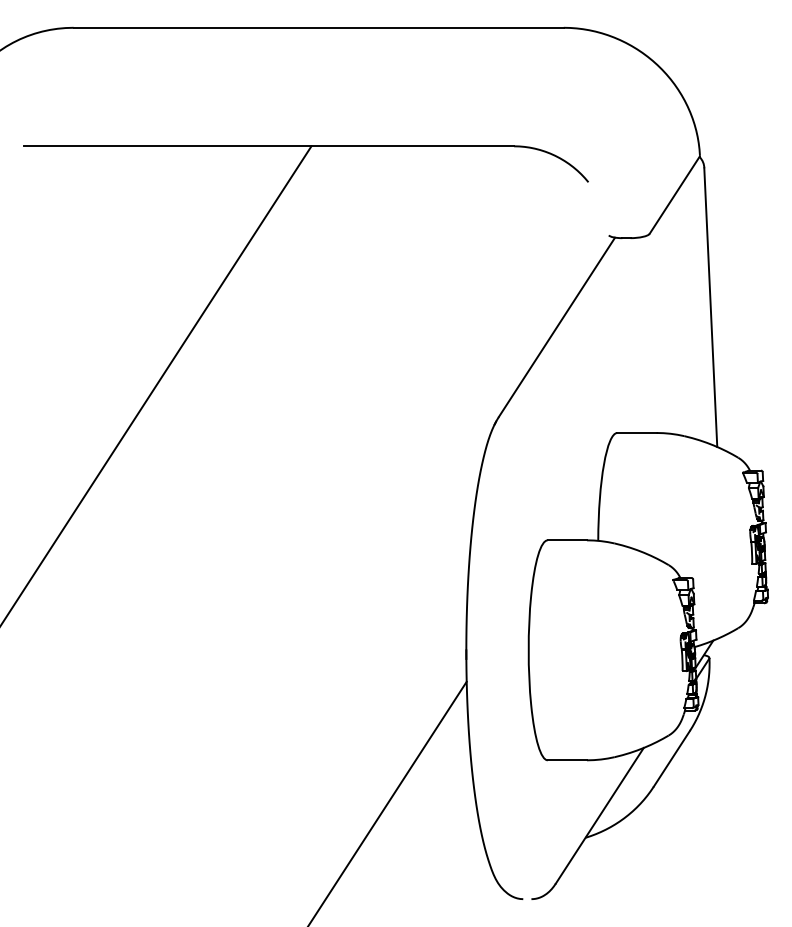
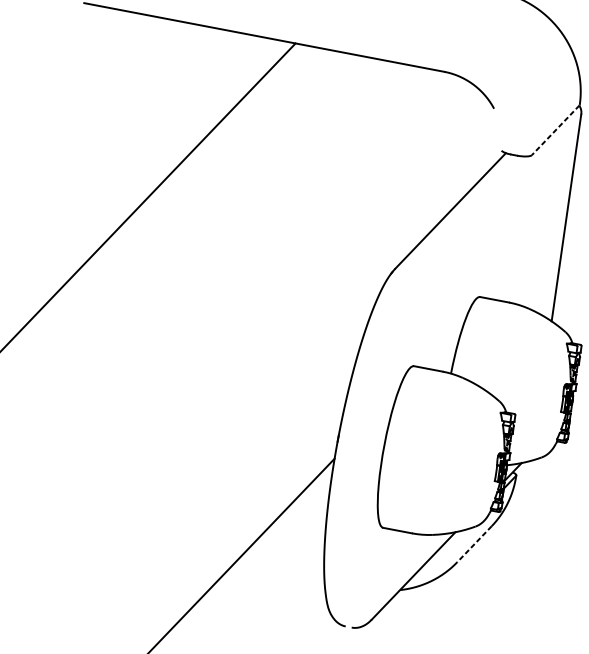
line: (674, 195) -> (555, 130), solid -> dashed
line: (671, 759) -> (474, 544), solid -> dashed

